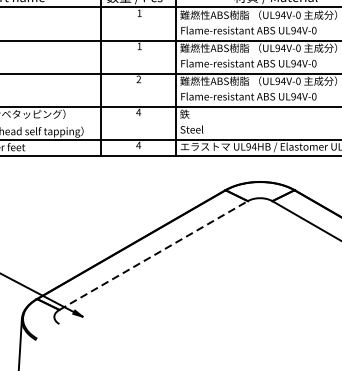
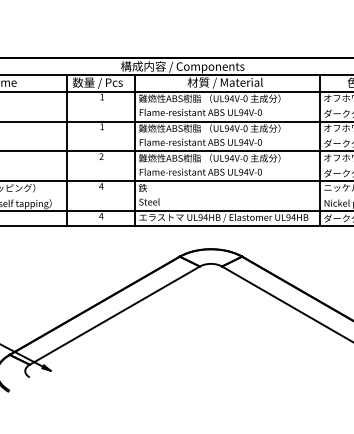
line: (154, 255) -> (115, 315), dashed -> solid

